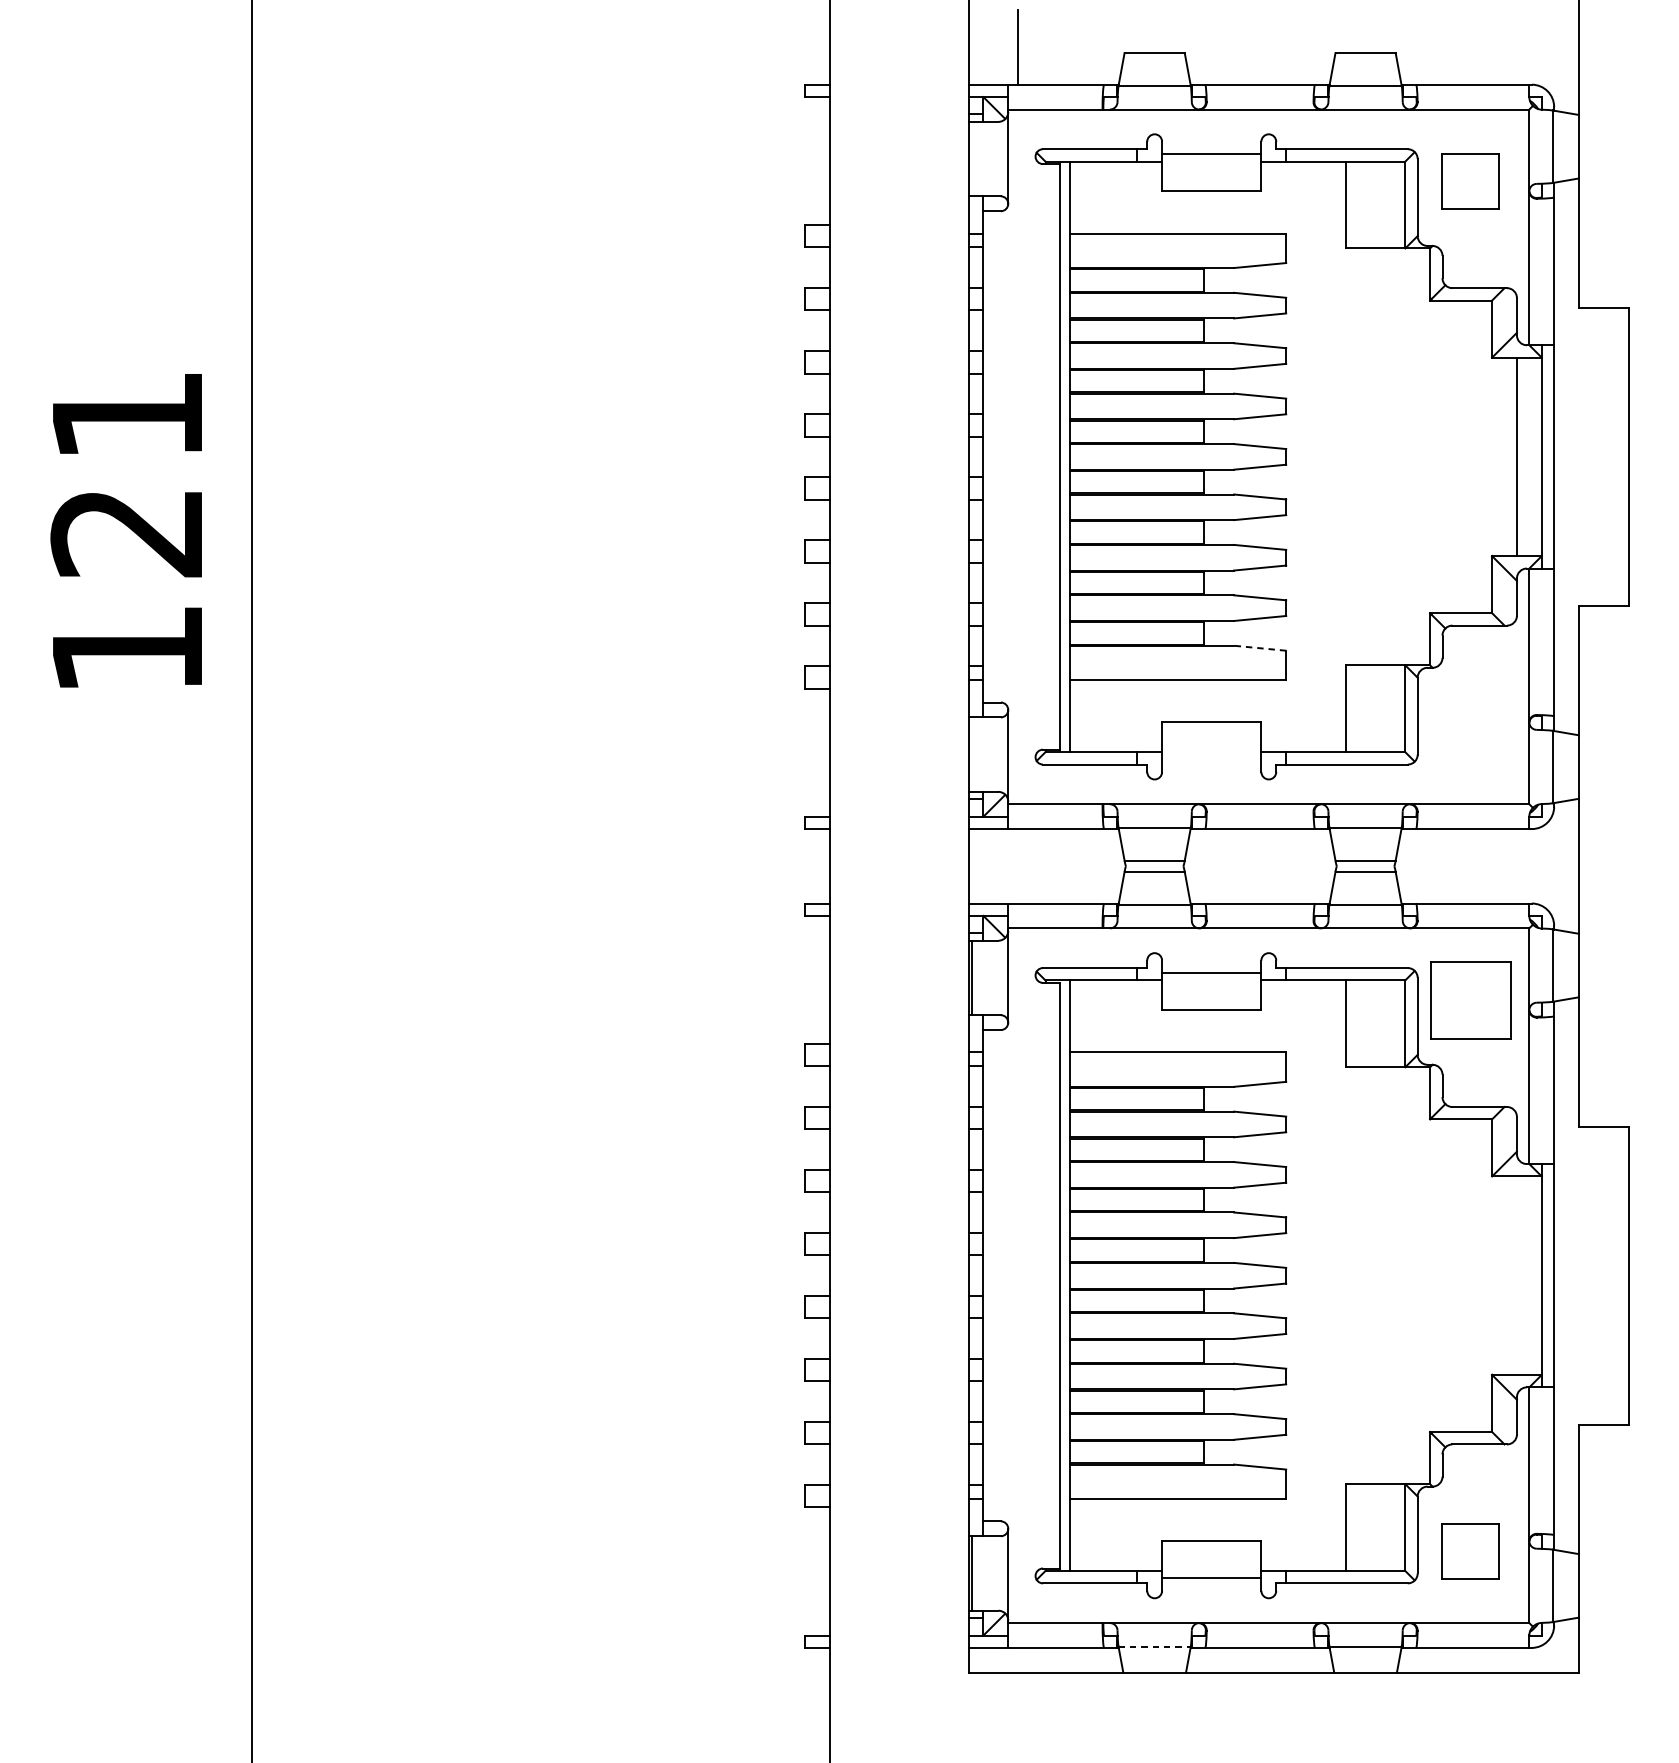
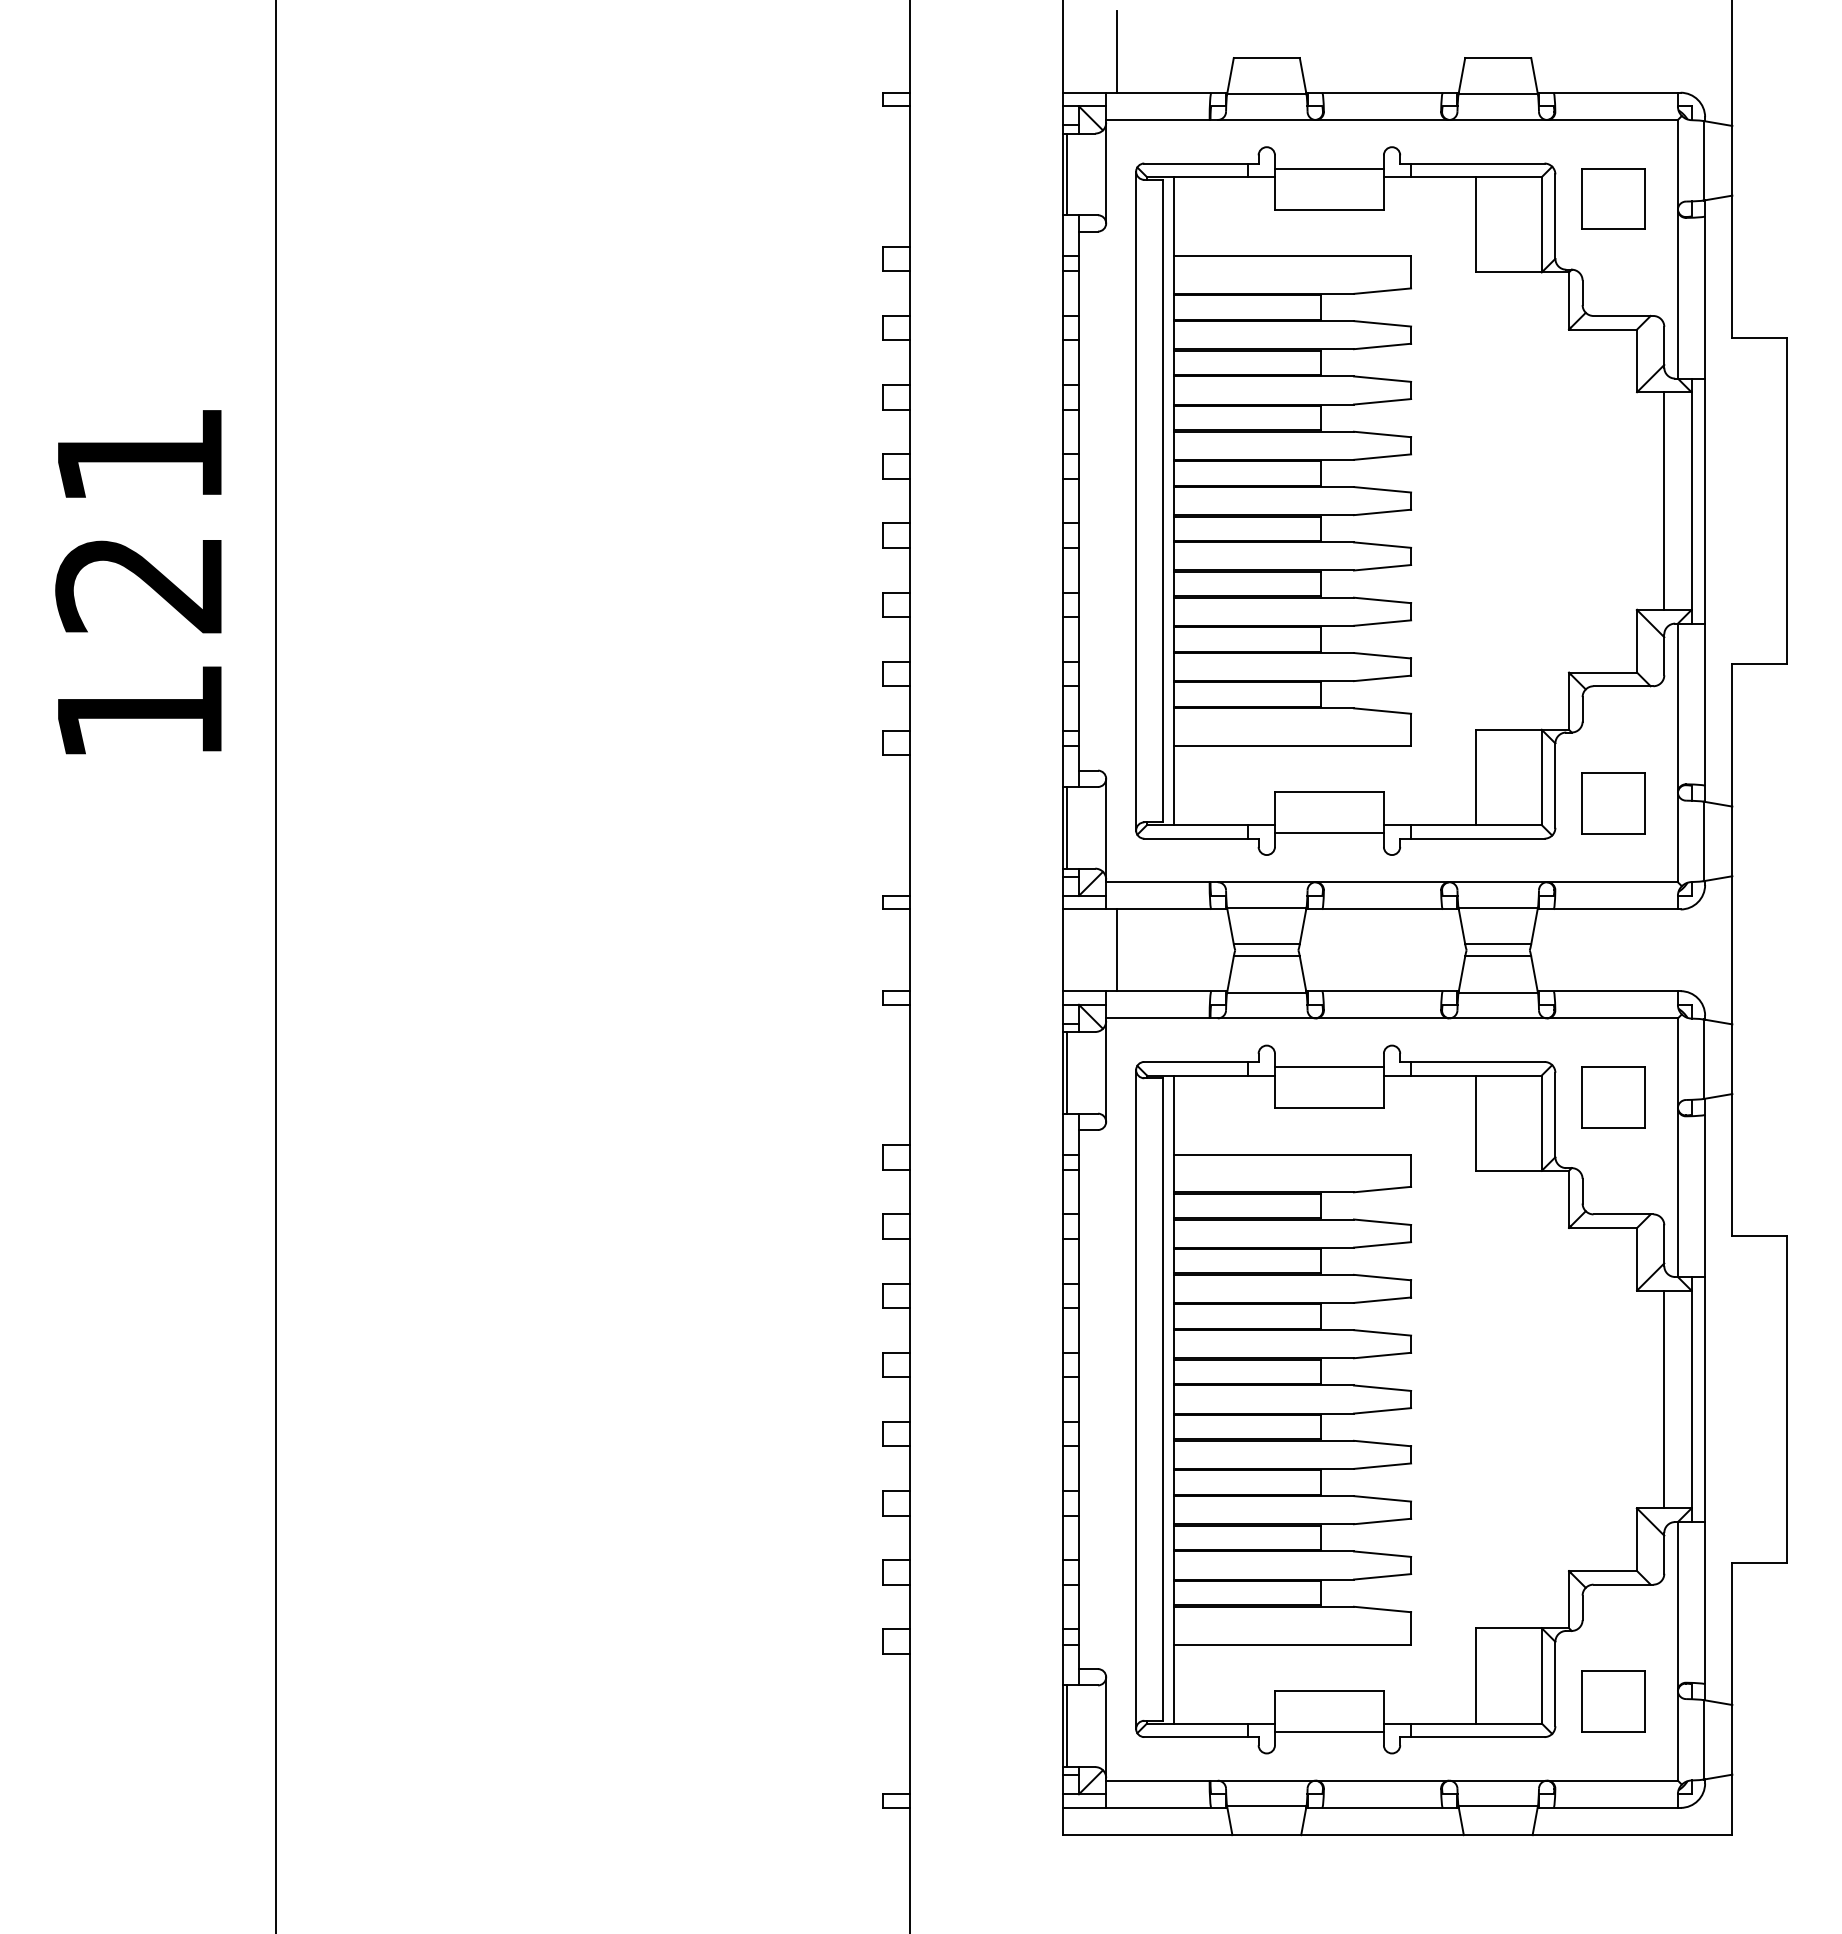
line: (972, 159) -> (1066, 174), added
line: (1035, 456) -> (1136, 500), added
line: (1260, 648) -> (1382, 711), dashed -> solid
part: (1470, 732) -> (1613, 803), added
line: (972, 754) -> (1066, 827), added
line: (1210, 759) -> (1328, 833), added
line: (1018, 866) -> (1117, 950), added
part: (1470, 1000) -> (1613, 1097), size x0.71
line: (1035, 1275) -> (1136, 1399), added
line: (1517, 1275) -> (1664, 1399), added
line: (1154, 1646) -> (1266, 1806), dashed -> solid

